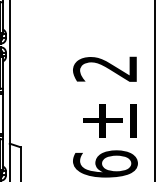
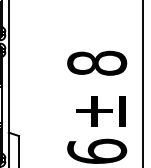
text: (105, 67) -> (97, 62), 2 -> 8

